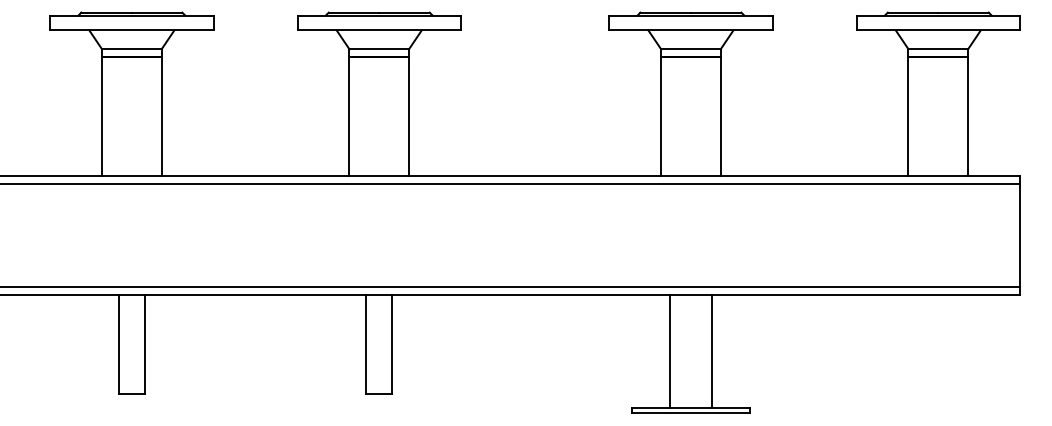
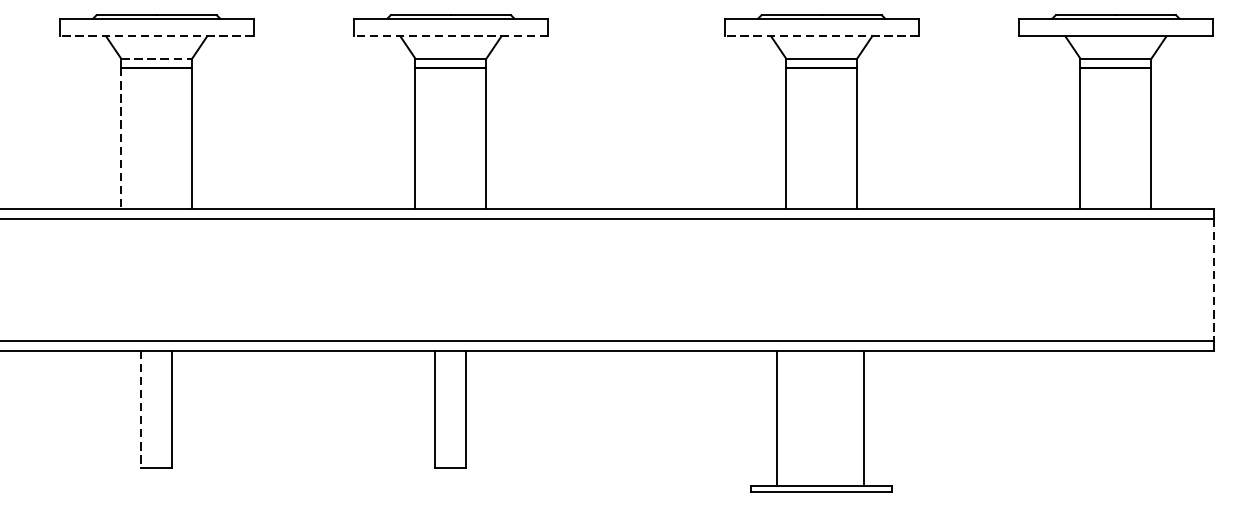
line: (131, 30) -> (156, 36), solid -> dashed
line: (379, 30) -> (451, 36), solid -> dashed
line: (690, 30) -> (821, 36), solid -> dashed
line: (131, 49) -> (156, 59), solid -> dashed
line: (102, 117) -> (121, 139), solid -> dashed
line: (1020, 235) -> (1213, 280), solid -> dashed
line: (118, 344) -> (140, 409), solid -> dashed
line: (669, 351) -> (775, 418), moved
line: (711, 351) -> (863, 418), moved

